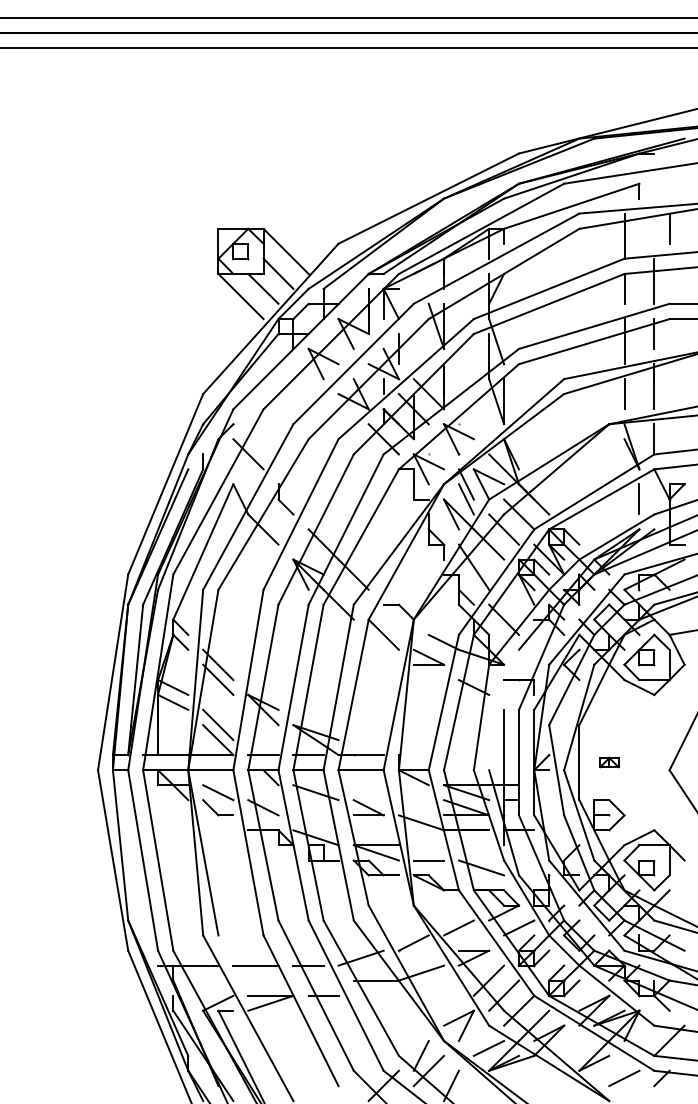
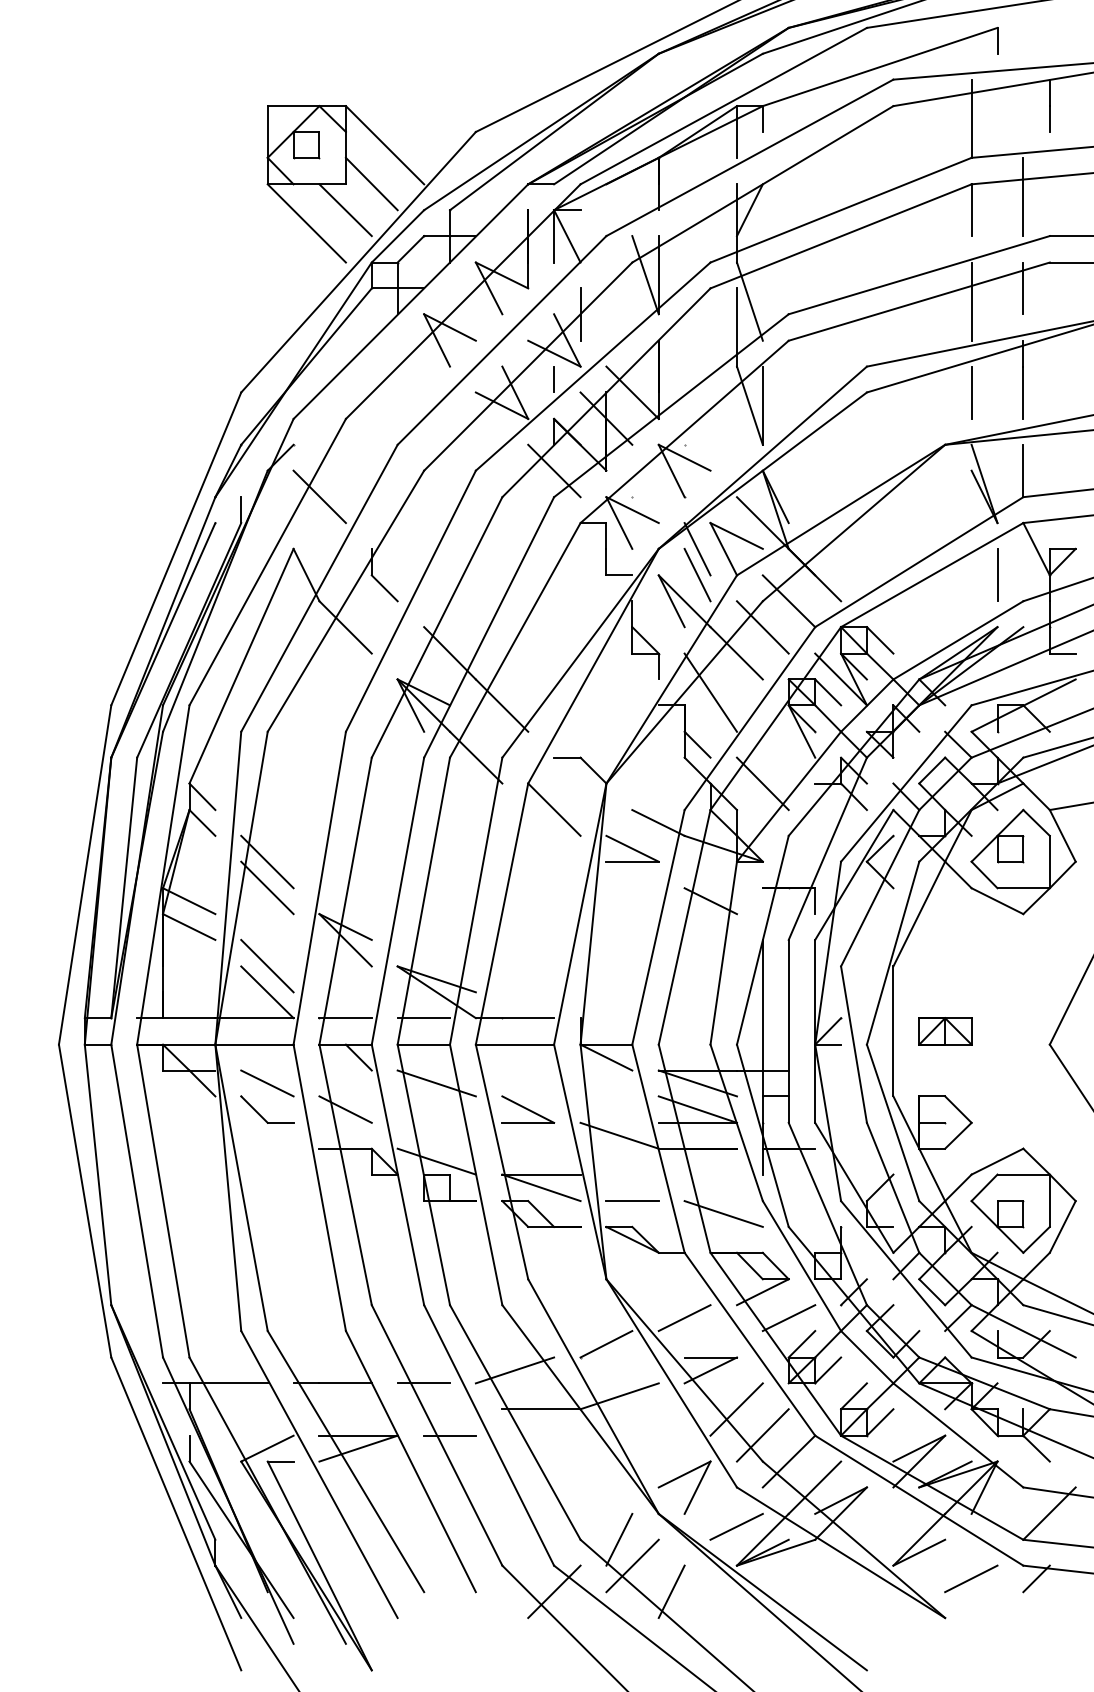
line: (504, 709) -> (763, 939), added
part: (609, 762) -> (945, 1031), size x1.67
line: (676, 875) -> (1061, 1227), added
line: (263, 1010) -> (345, 1461), added

